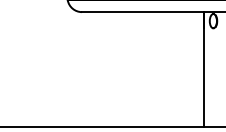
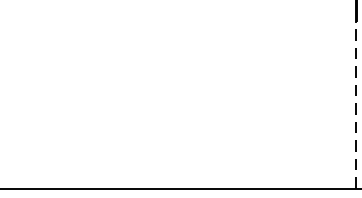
line: (203, 77) -> (355, 104), solid -> dashed

